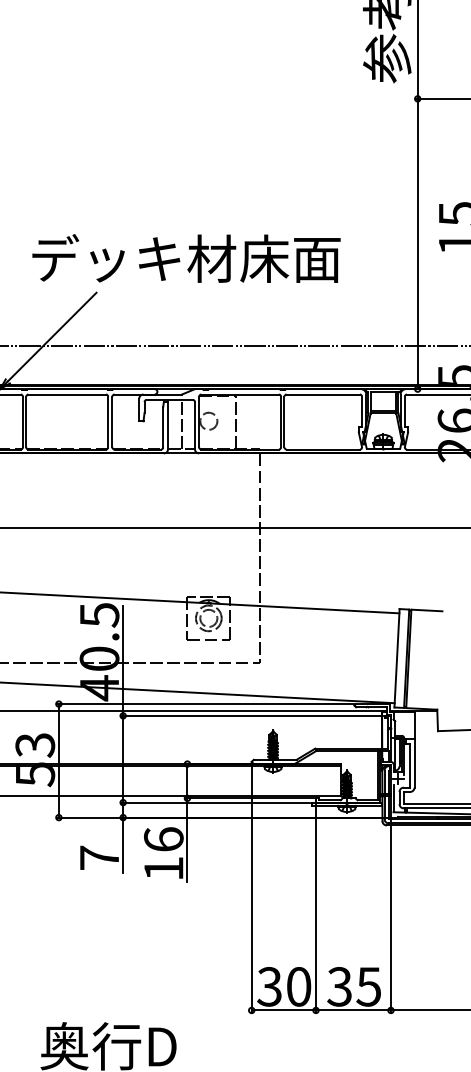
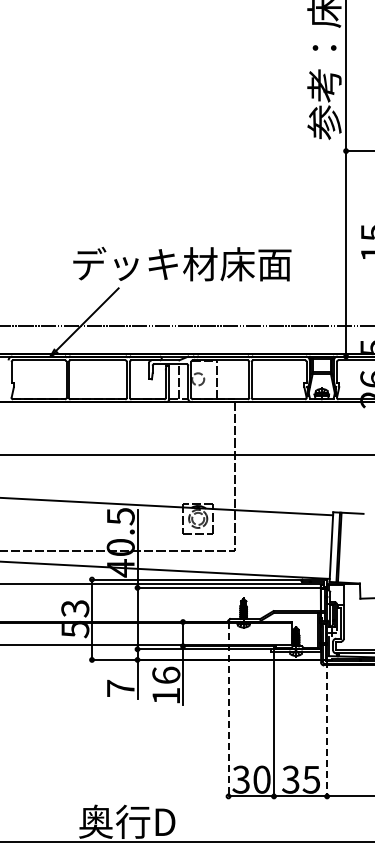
line: (251, 889) -> (228, 710), solid -> dashed
line: (391, 915) -> (327, 729), solid -> dashed

